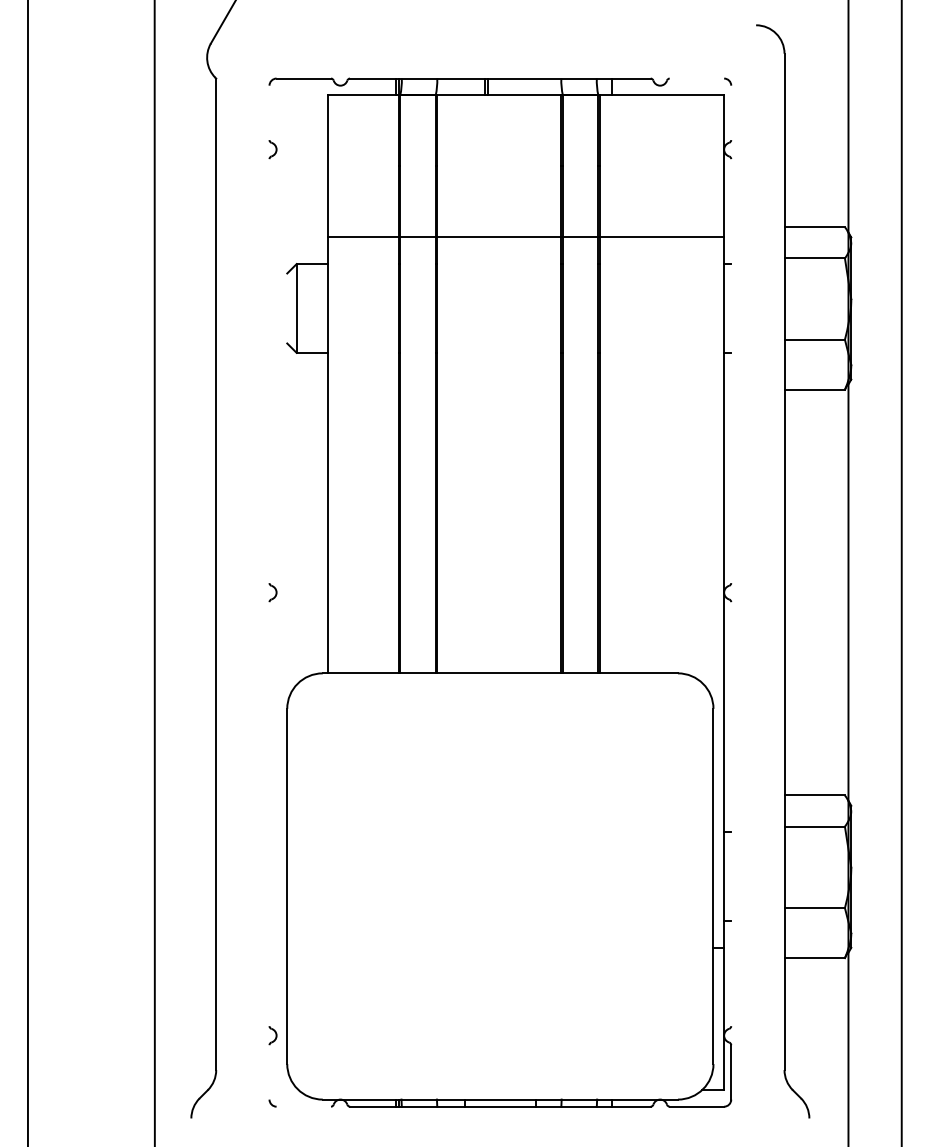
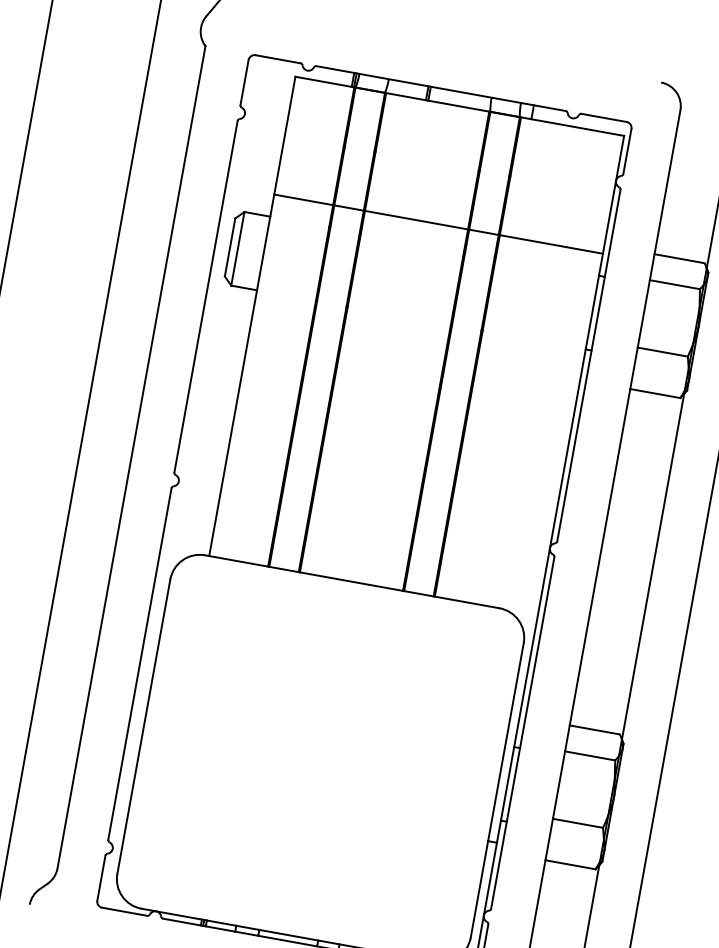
line: (696, 78) -> (603, 117), added
line: (269, 112) -> (244, 82), added
line: (731, 112) -> (627, 151), added
line: (287, 308) -> (230, 247), added
line: (269, 371) -> (205, 297), added
line: (731, 371) -> (589, 365), added
line: (269, 814) -> (139, 664), added
line: (731, 814) -> (522, 733), added
line: (269, 1072) -> (101, 878), added
line: (303, 1106) -> (124, 911), added

